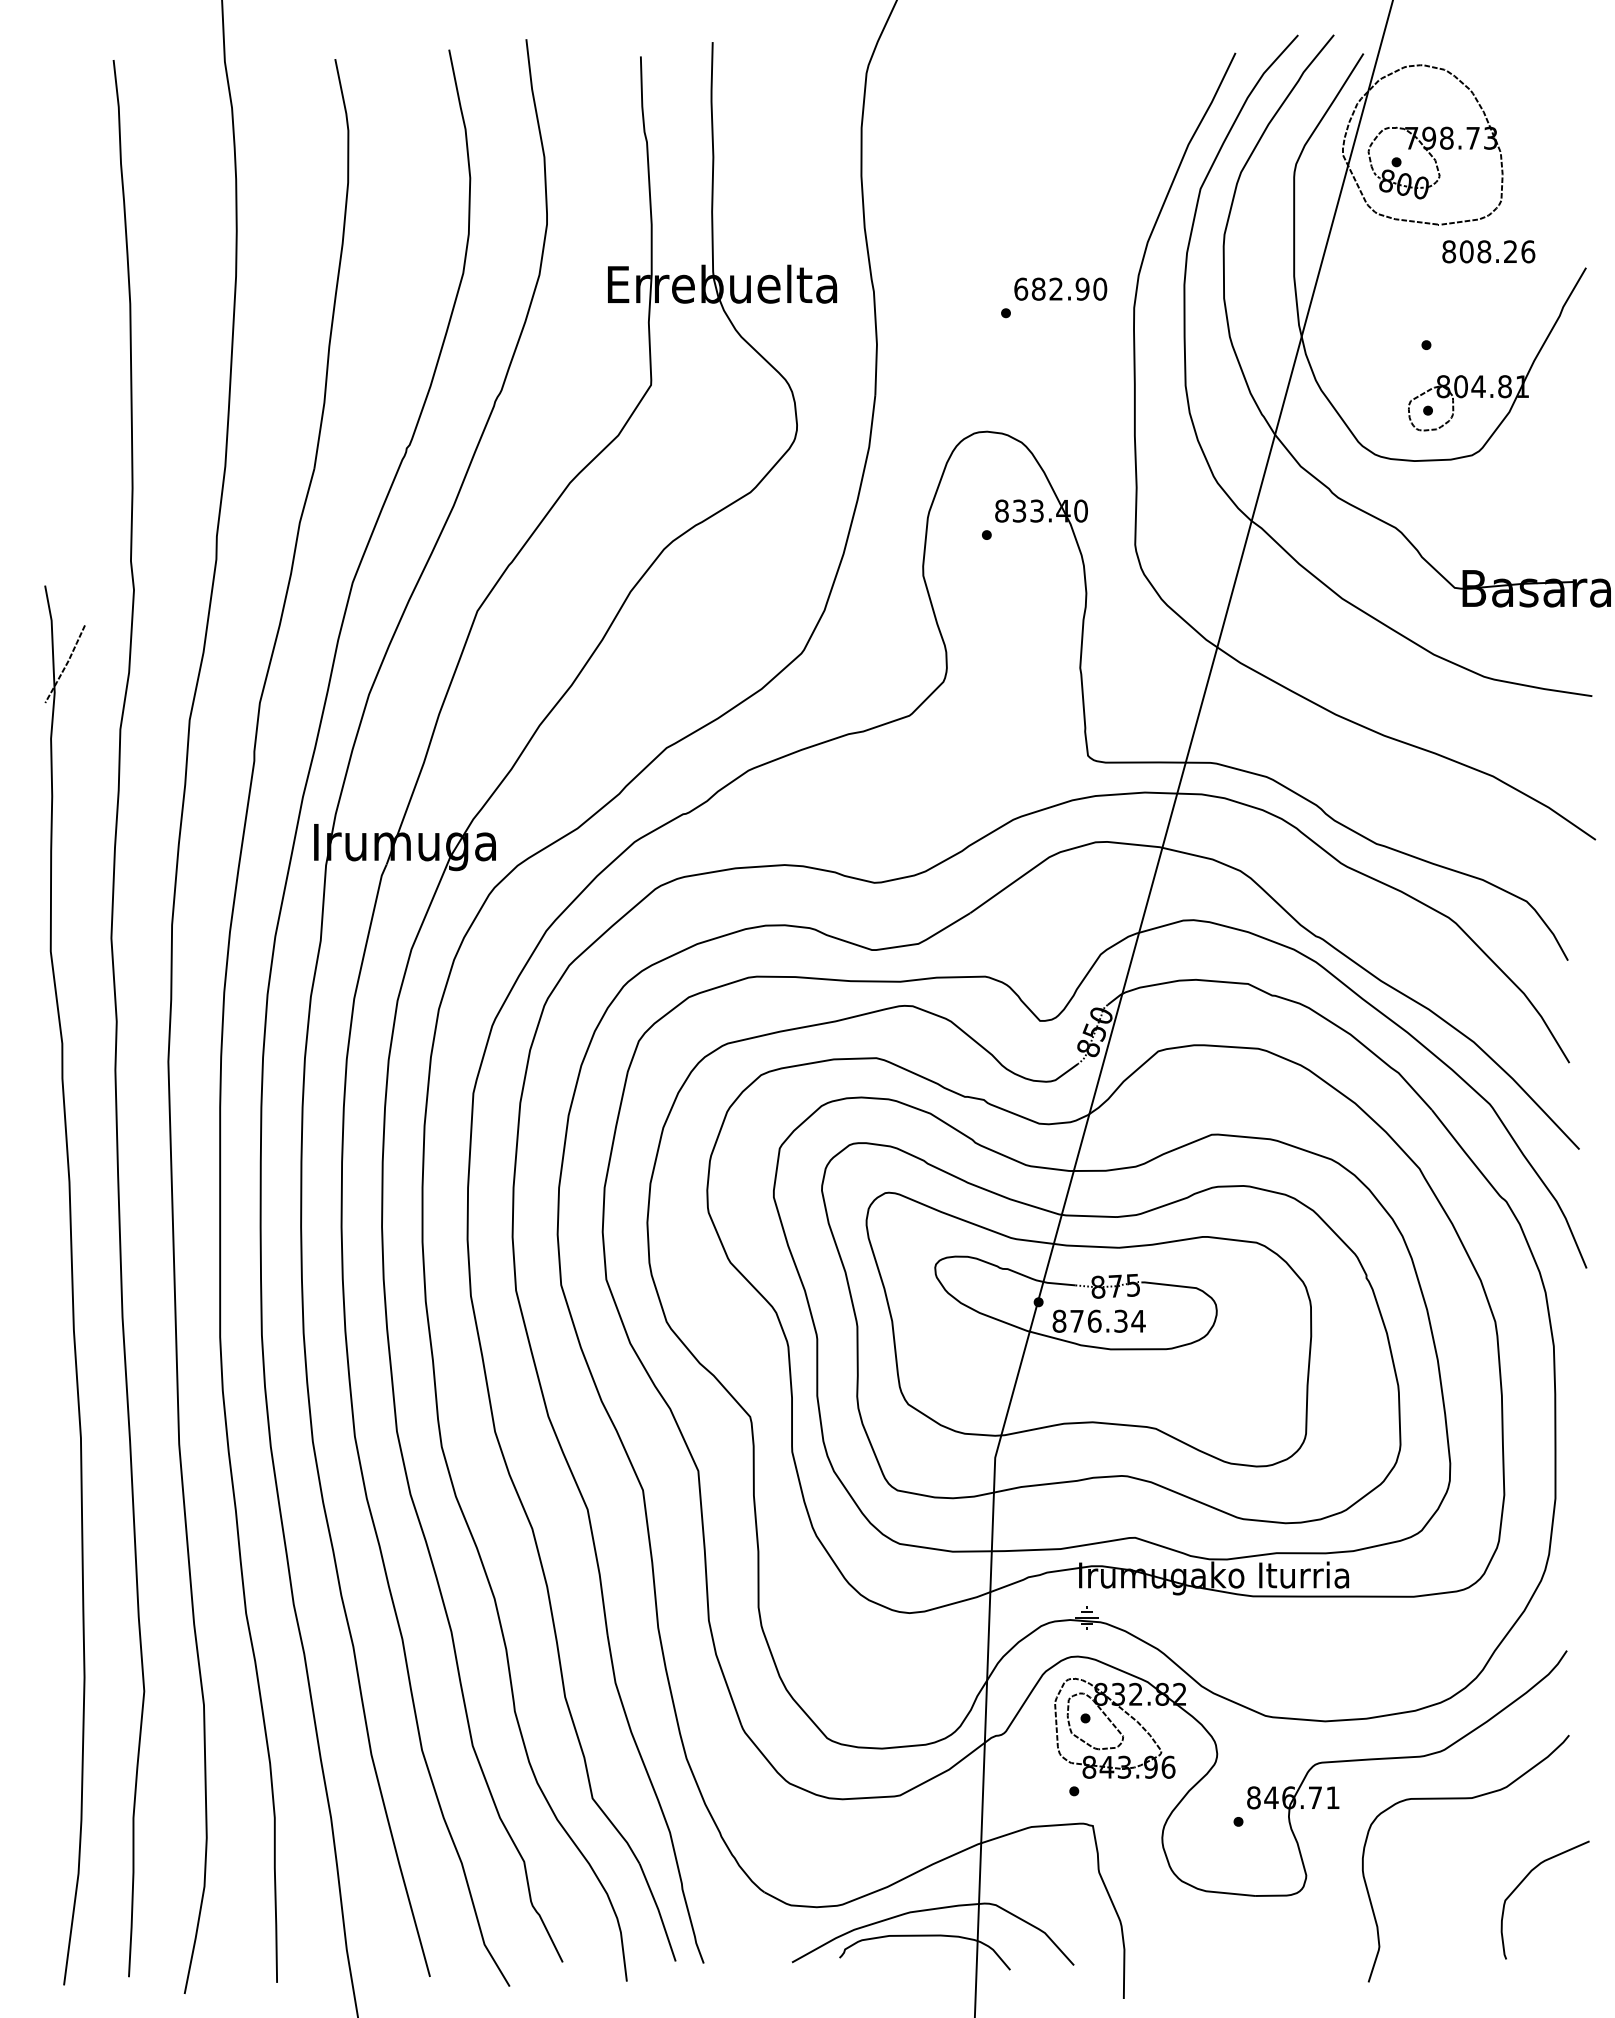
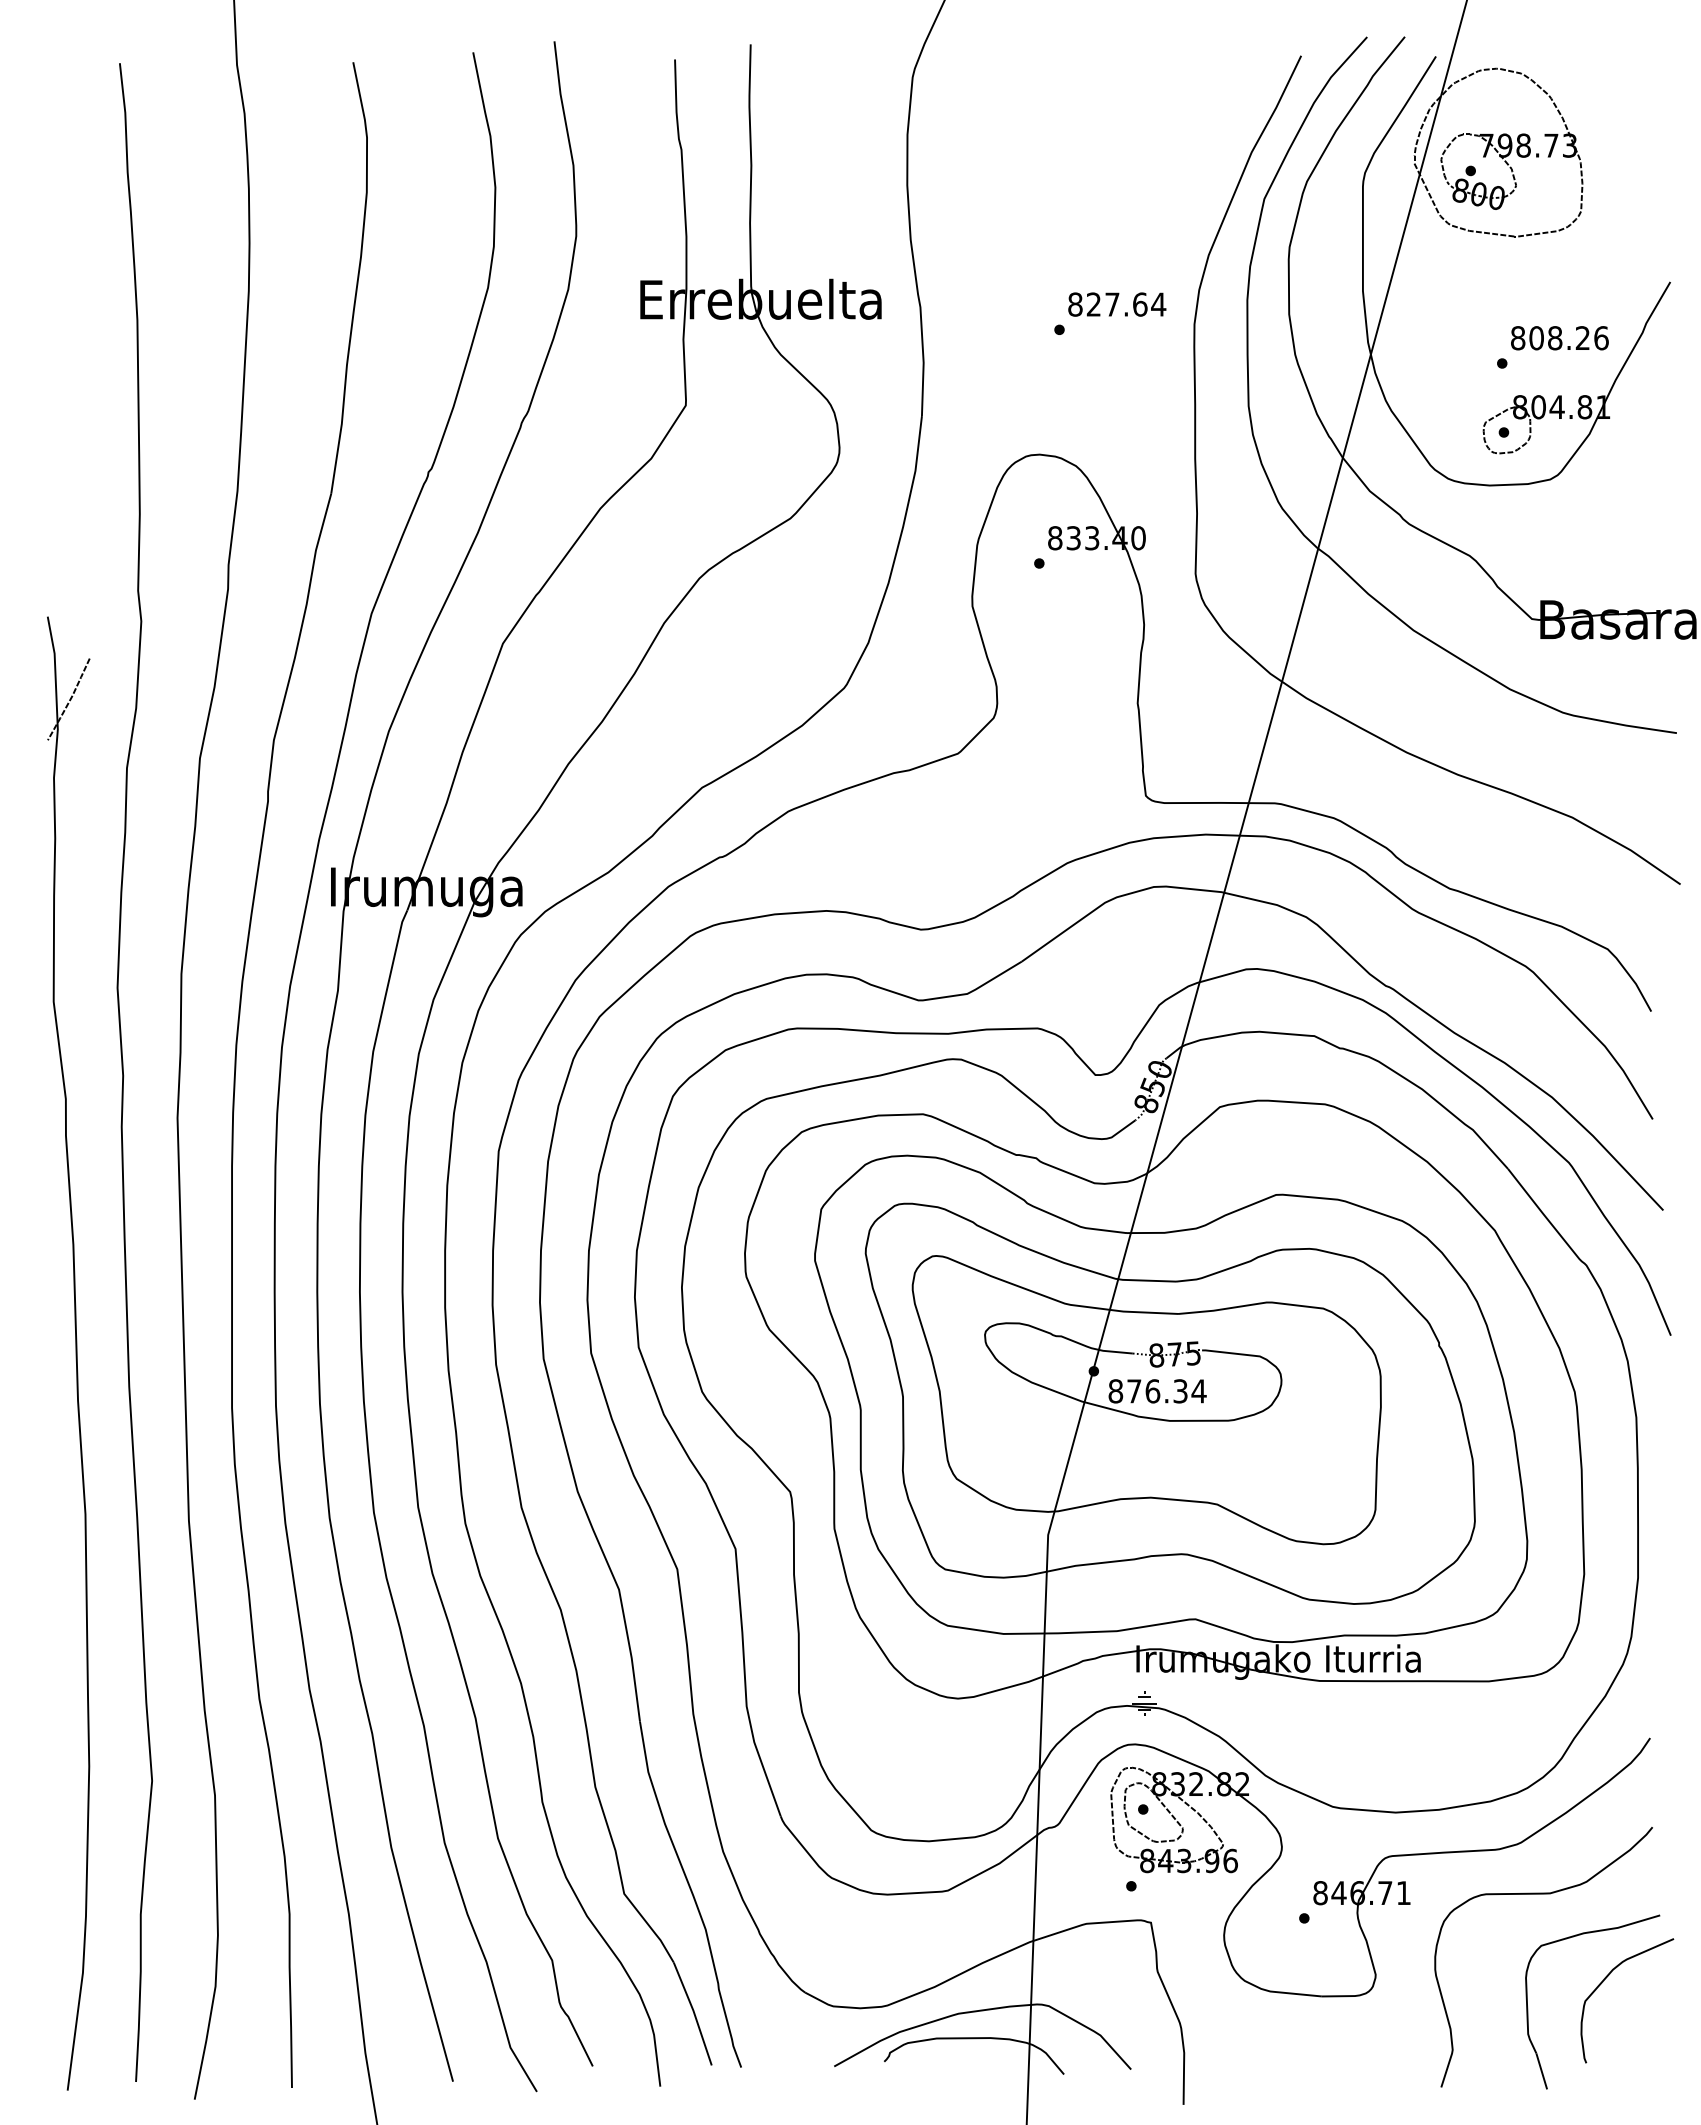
text: (1488, 252) -> (1559, 338), moved
text: (1061, 289) -> (1117, 304), 682.90 -> 827.64
part: (1451, 1906) -> (1528, 2007), added

